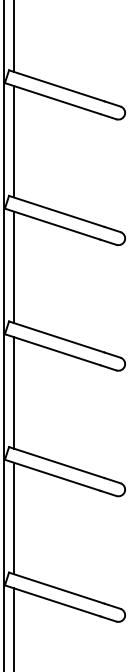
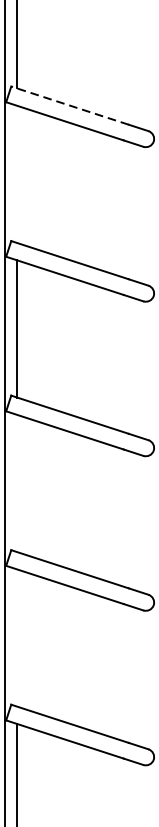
line: (56, 85) -> (69, 105), solid -> dashed
line: (13, 141) -> (16, 174), removed
line: (13, 392) -> (16, 483), removed
line: (13, 518) -> (16, 638), removed

